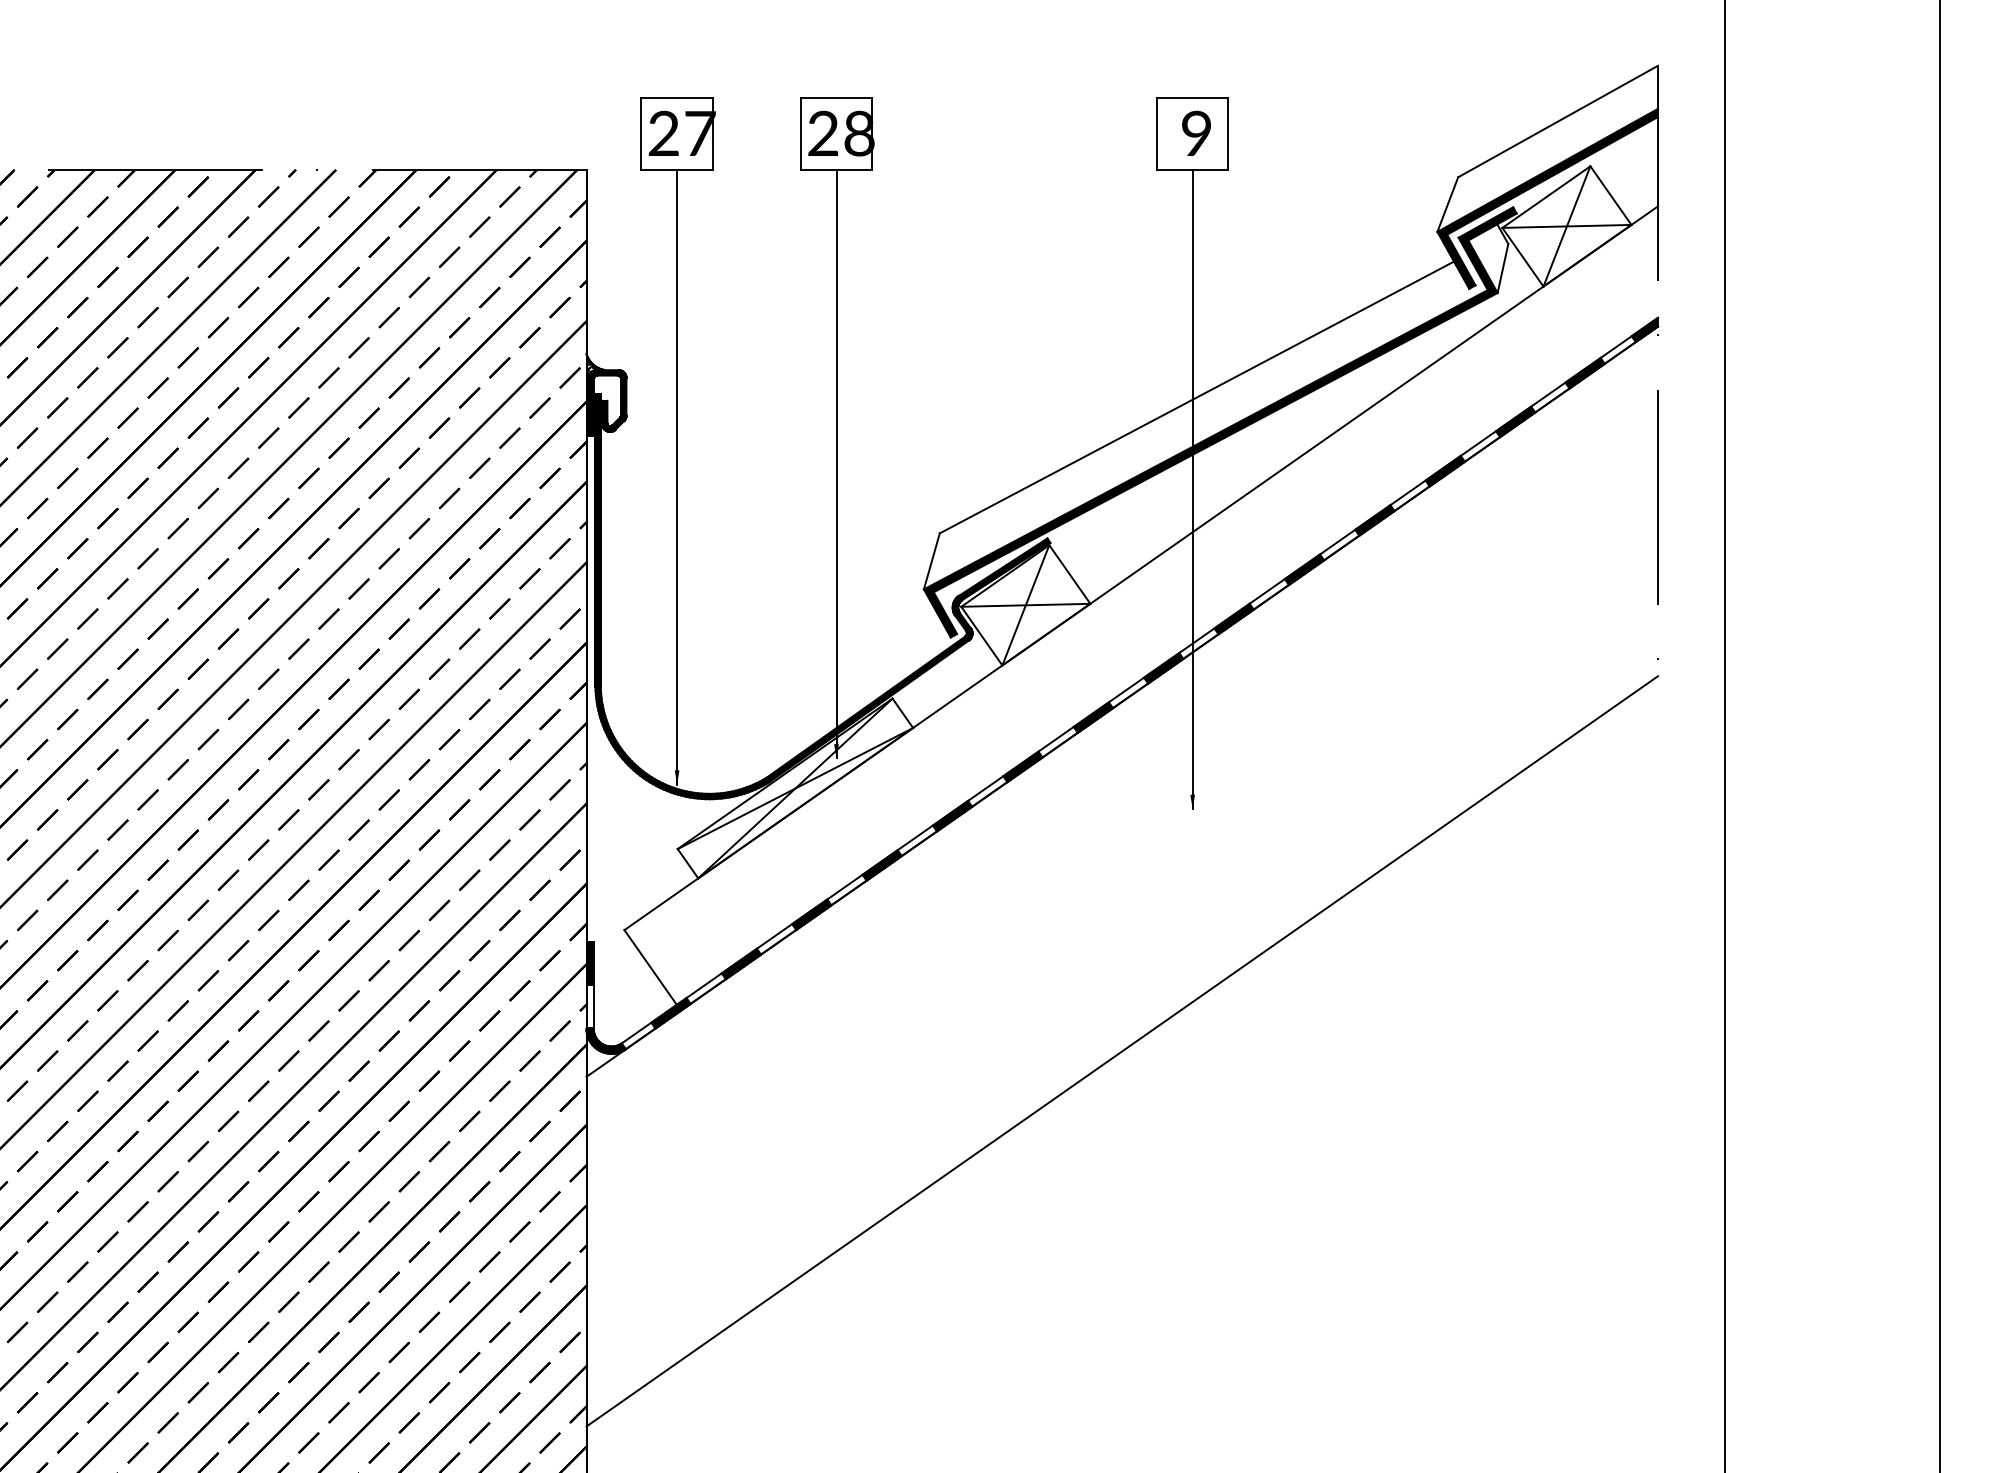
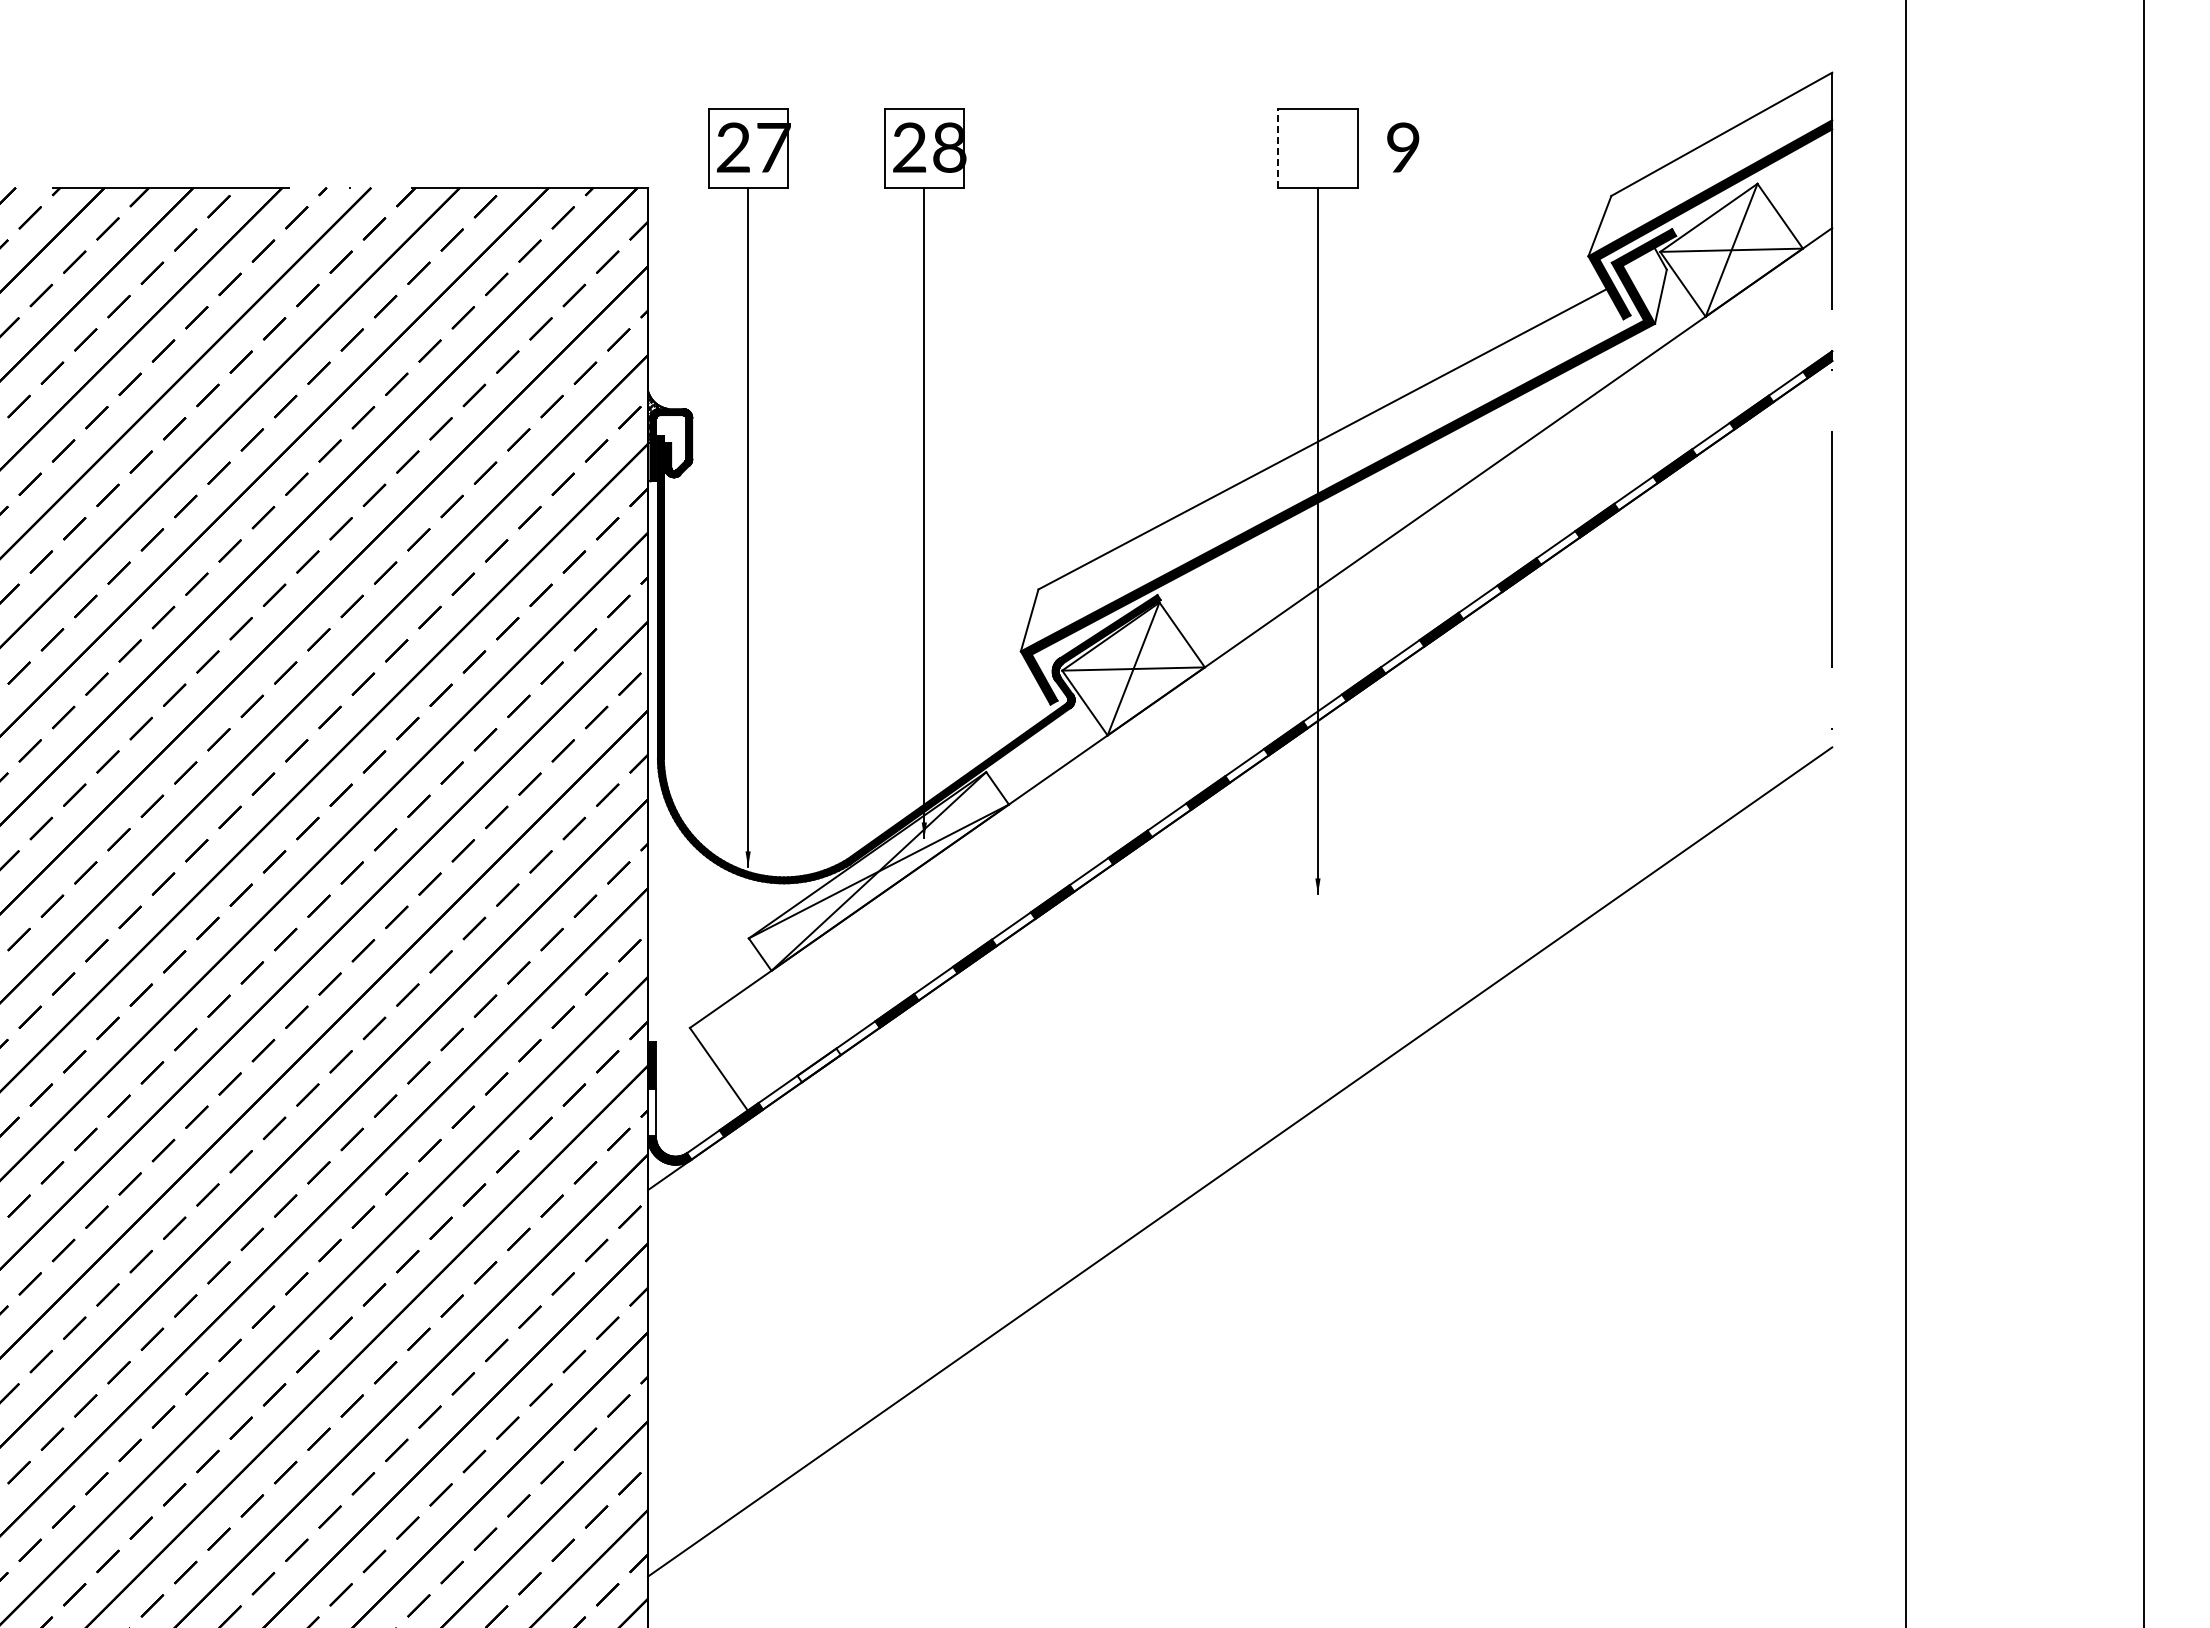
text: (1196, 133) -> (1403, 147), moved
line: (1156, 134) -> (1278, 148), solid -> dashed
fill: (740, 964) -> (818, 1065), removed

